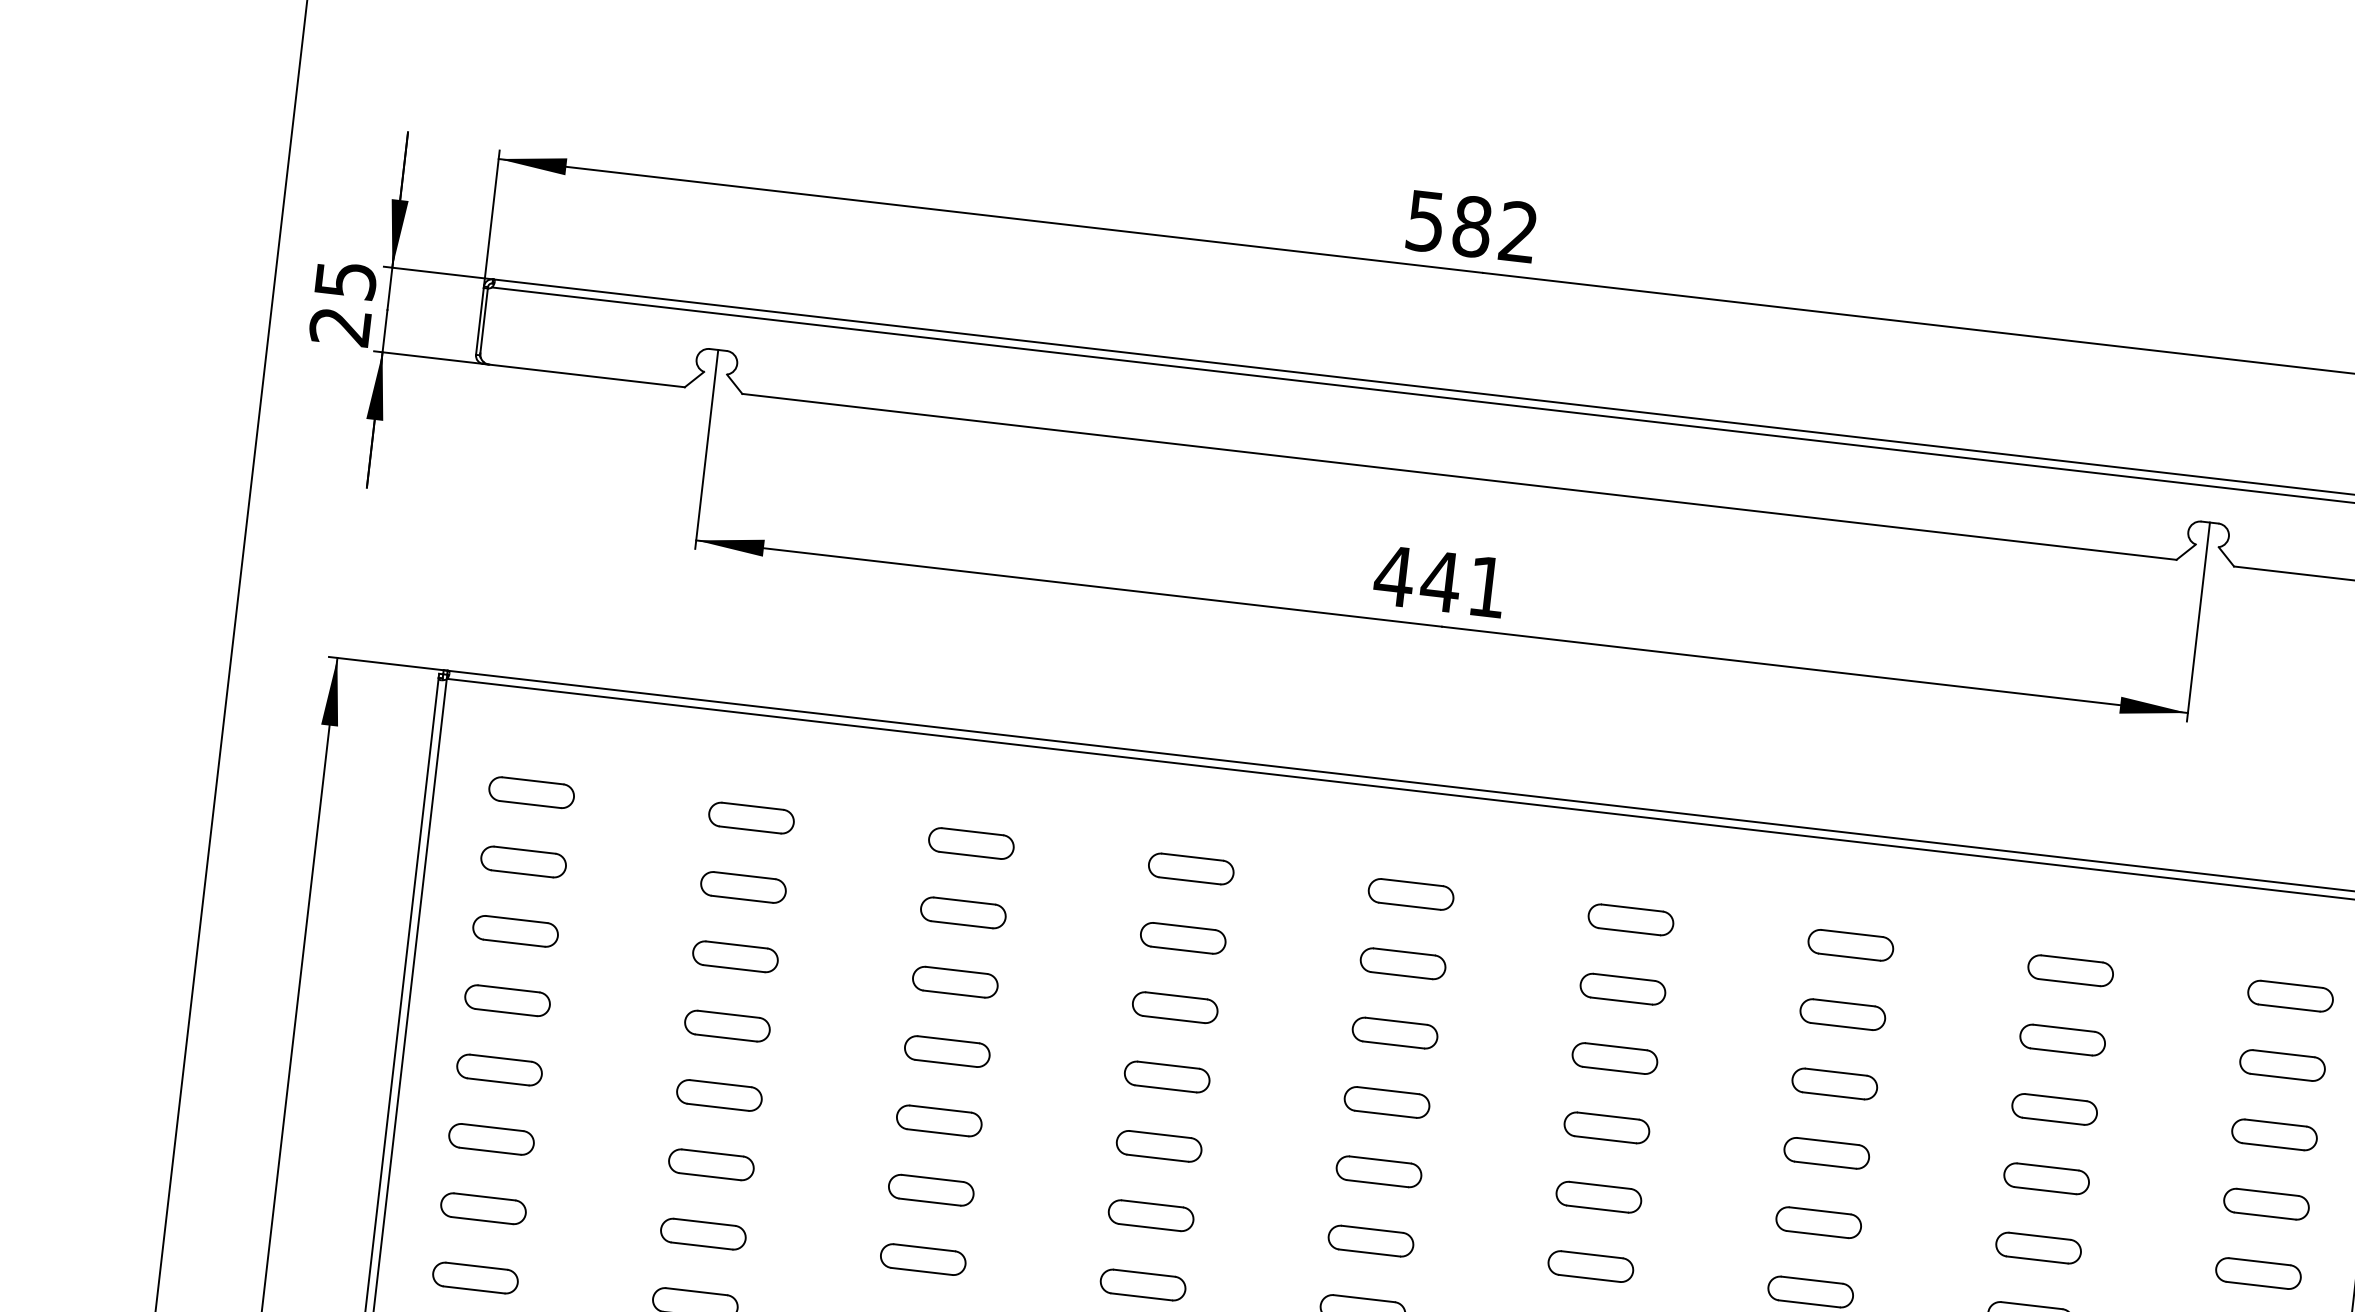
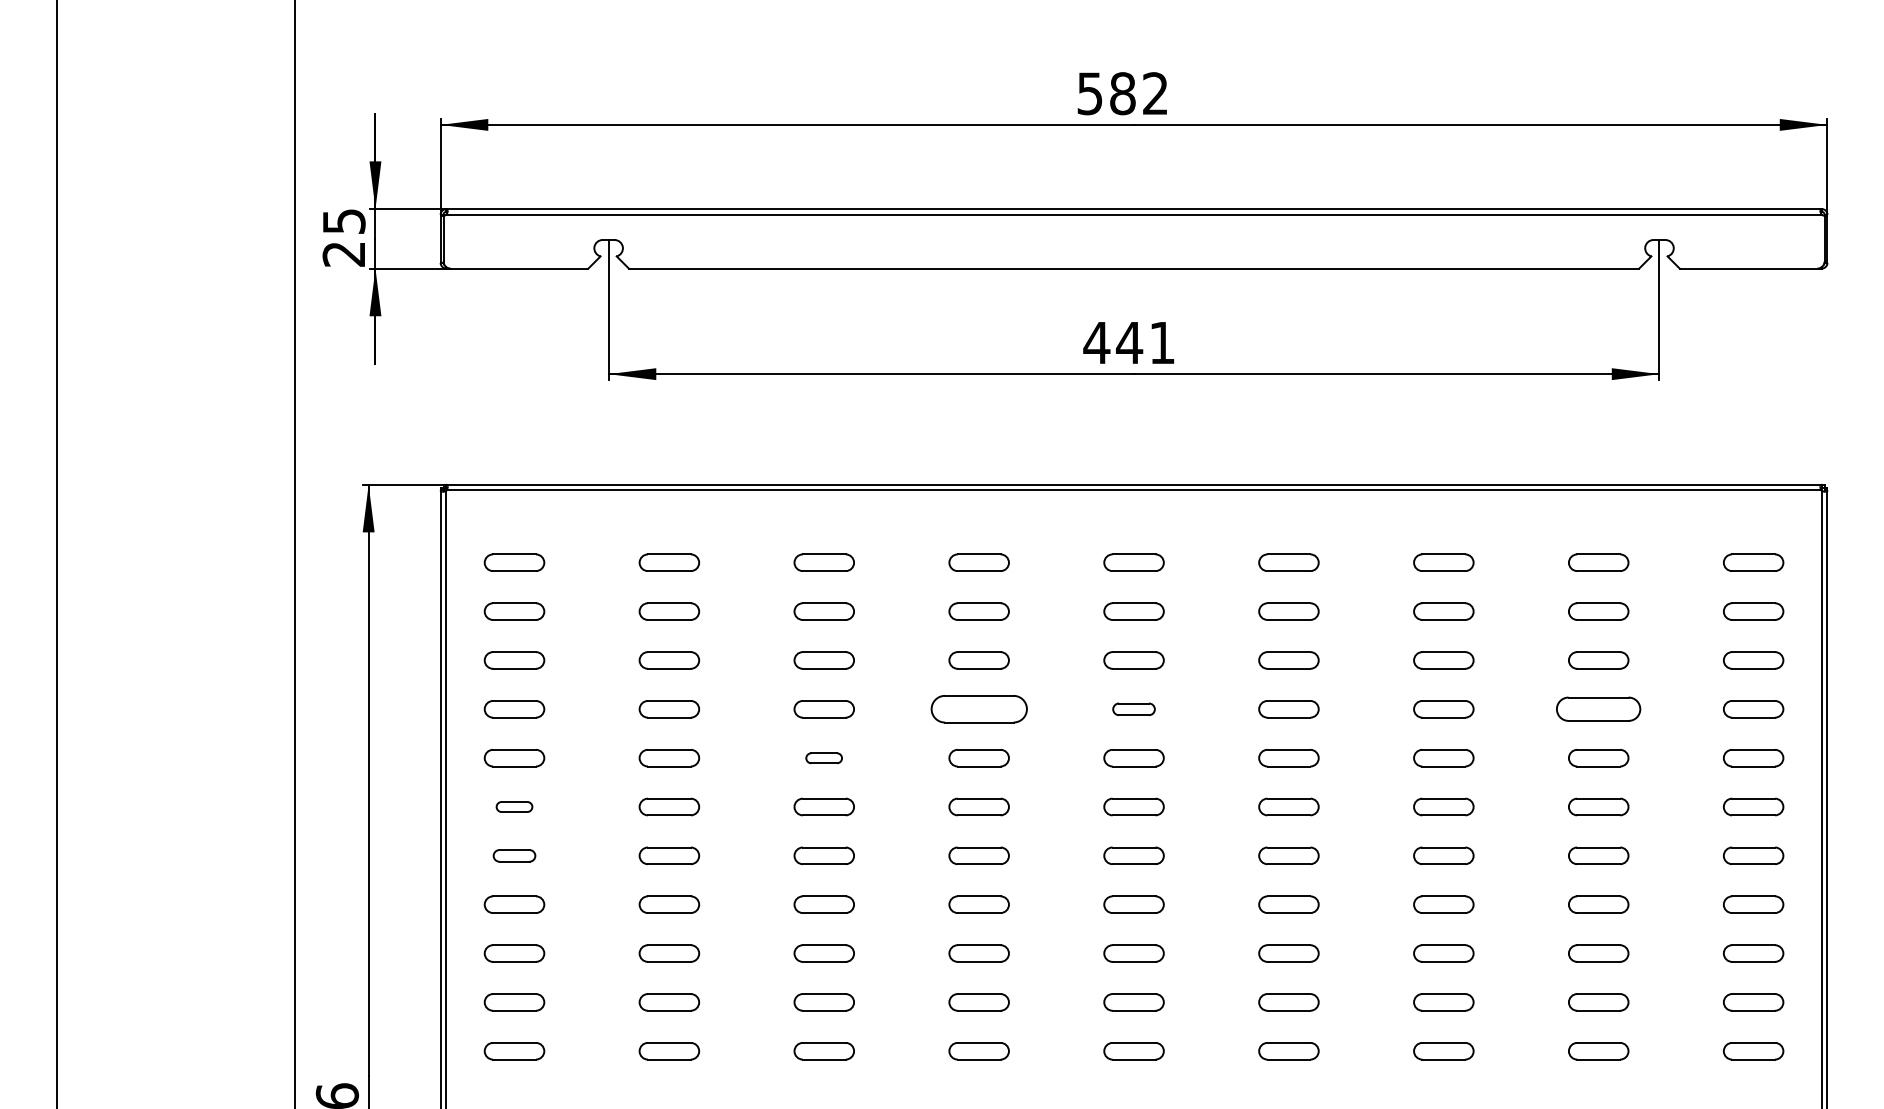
part: (1166, 1077) -> (978, 709), size x1.6
part: (1386, 1102) -> (1133, 709), size x0.7
part: (938, 1121) -> (823, 758), size x0.6
part: (491, 1138) -> (514, 806), size x0.6
part: (2046, 1179) -> (1598, 709), size x1.4
part: (483, 1208) -> (514, 855), size x0.7

